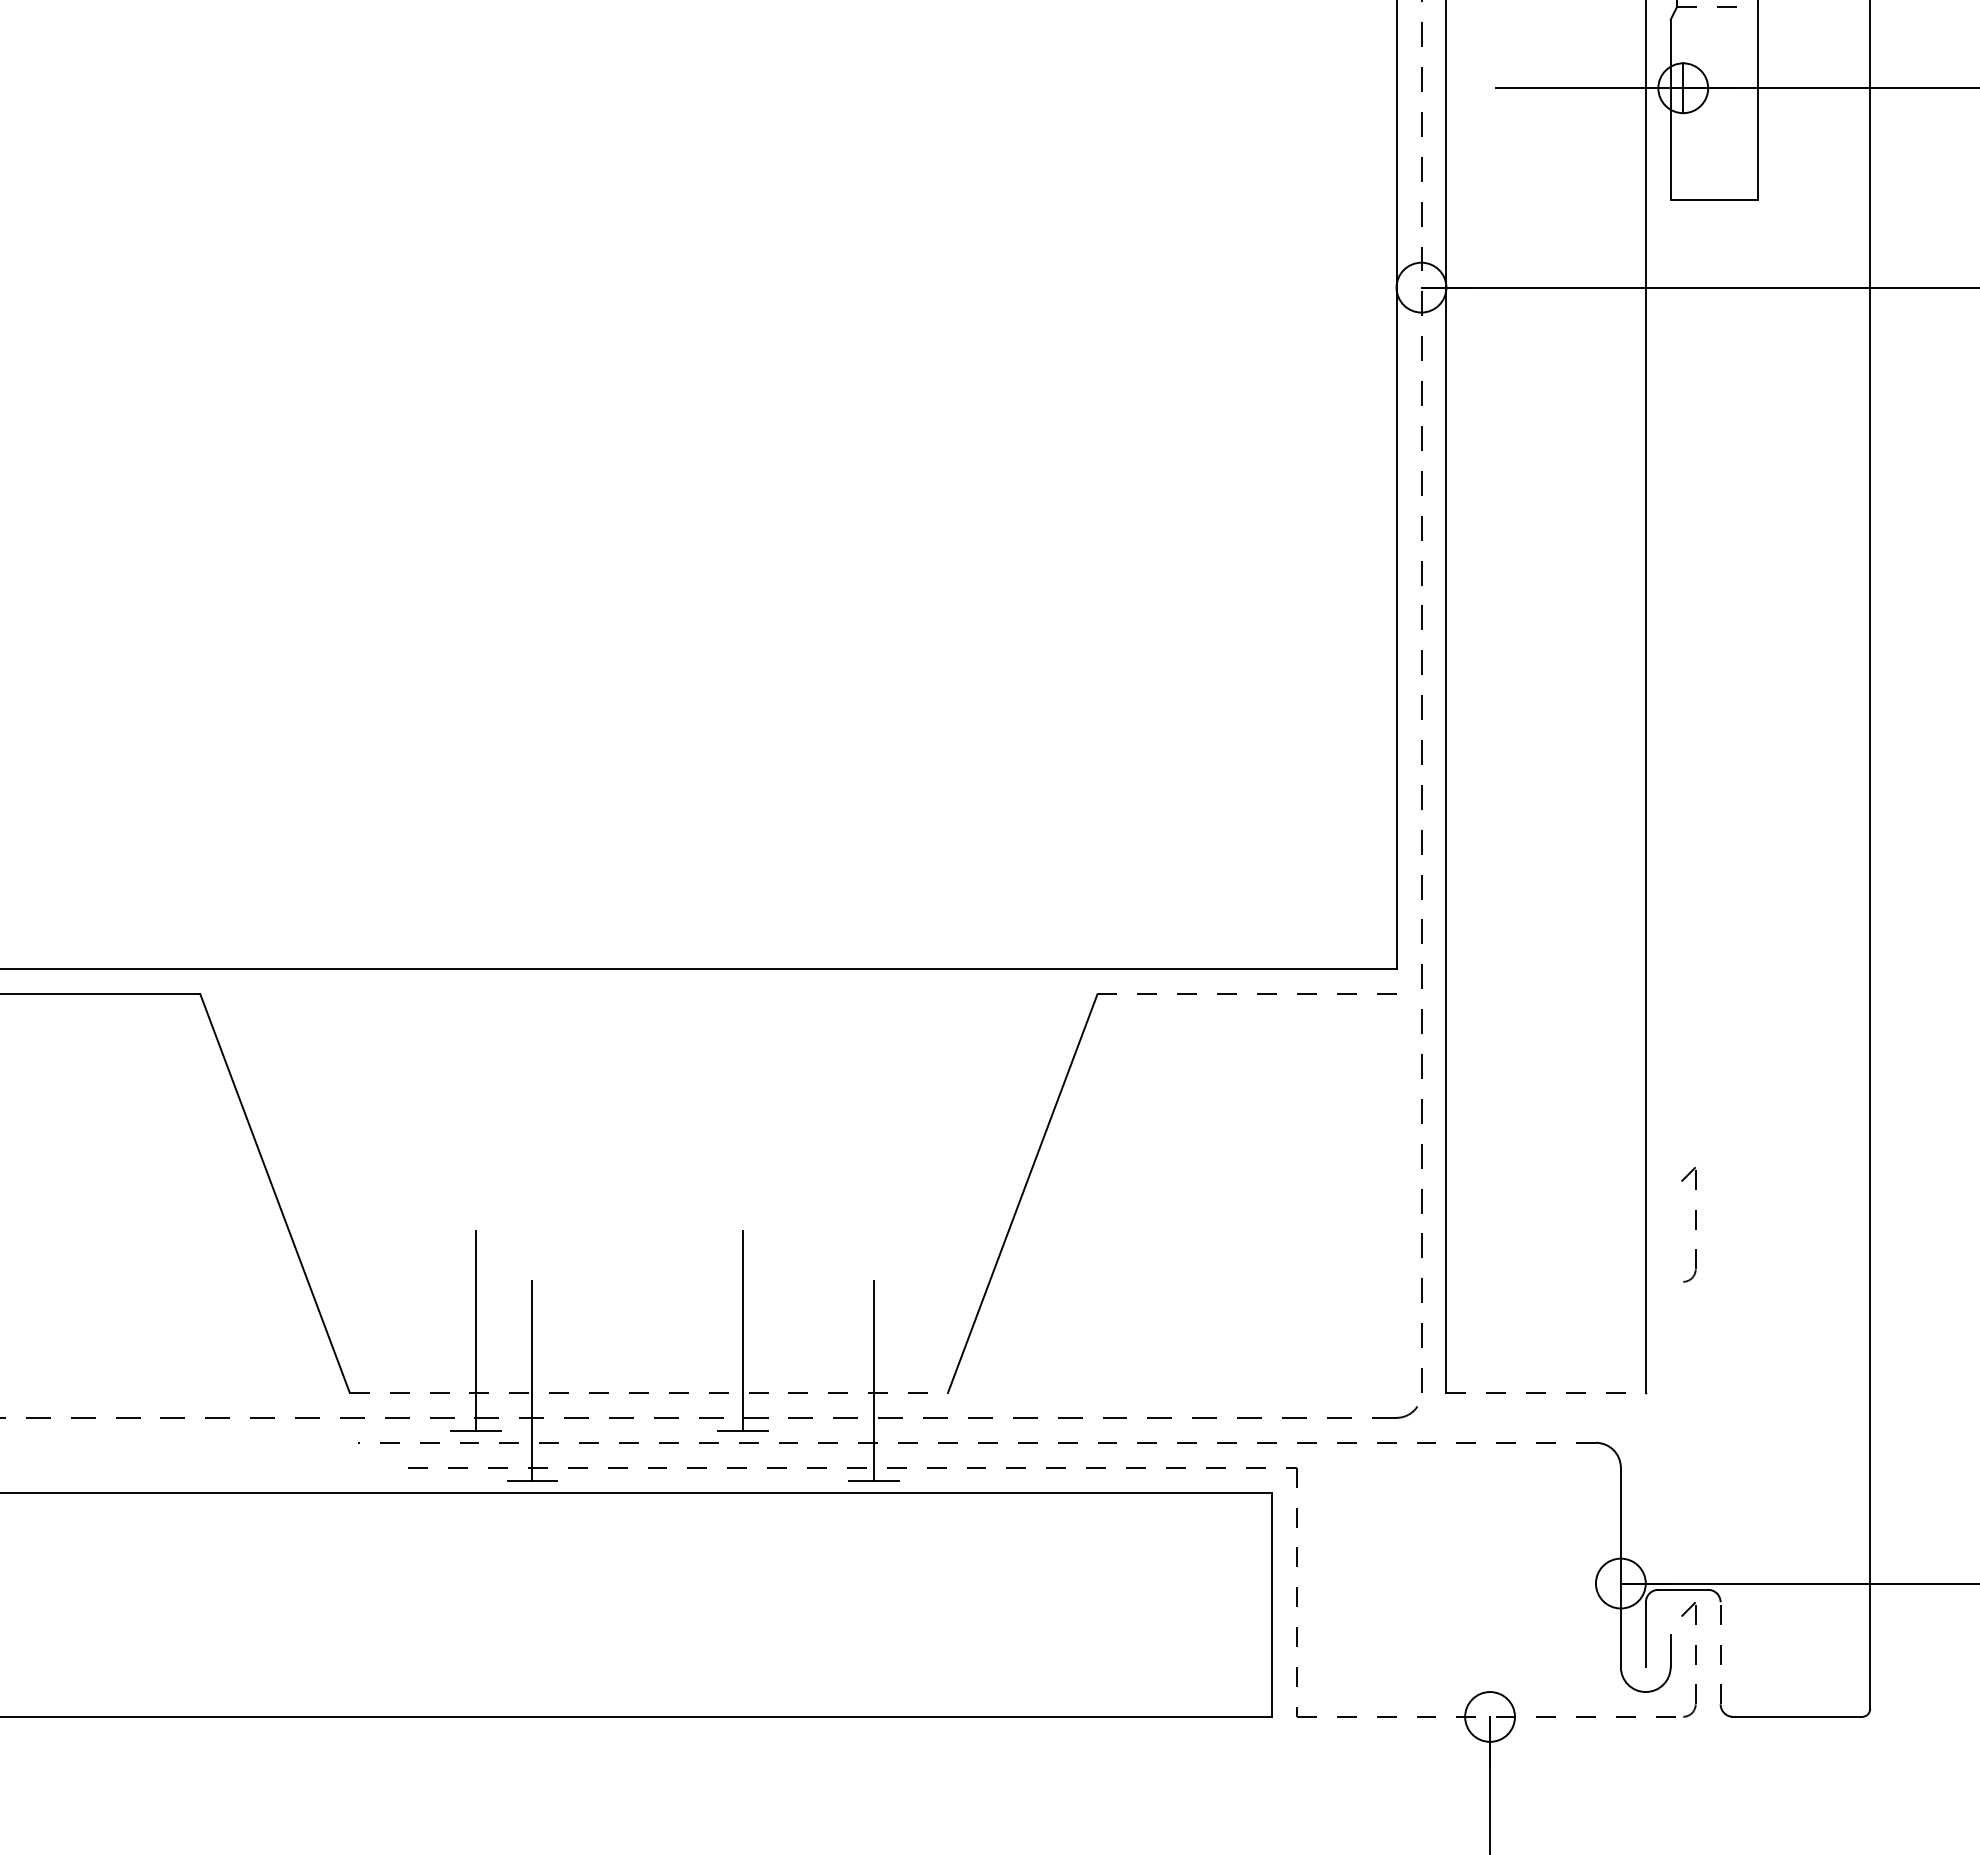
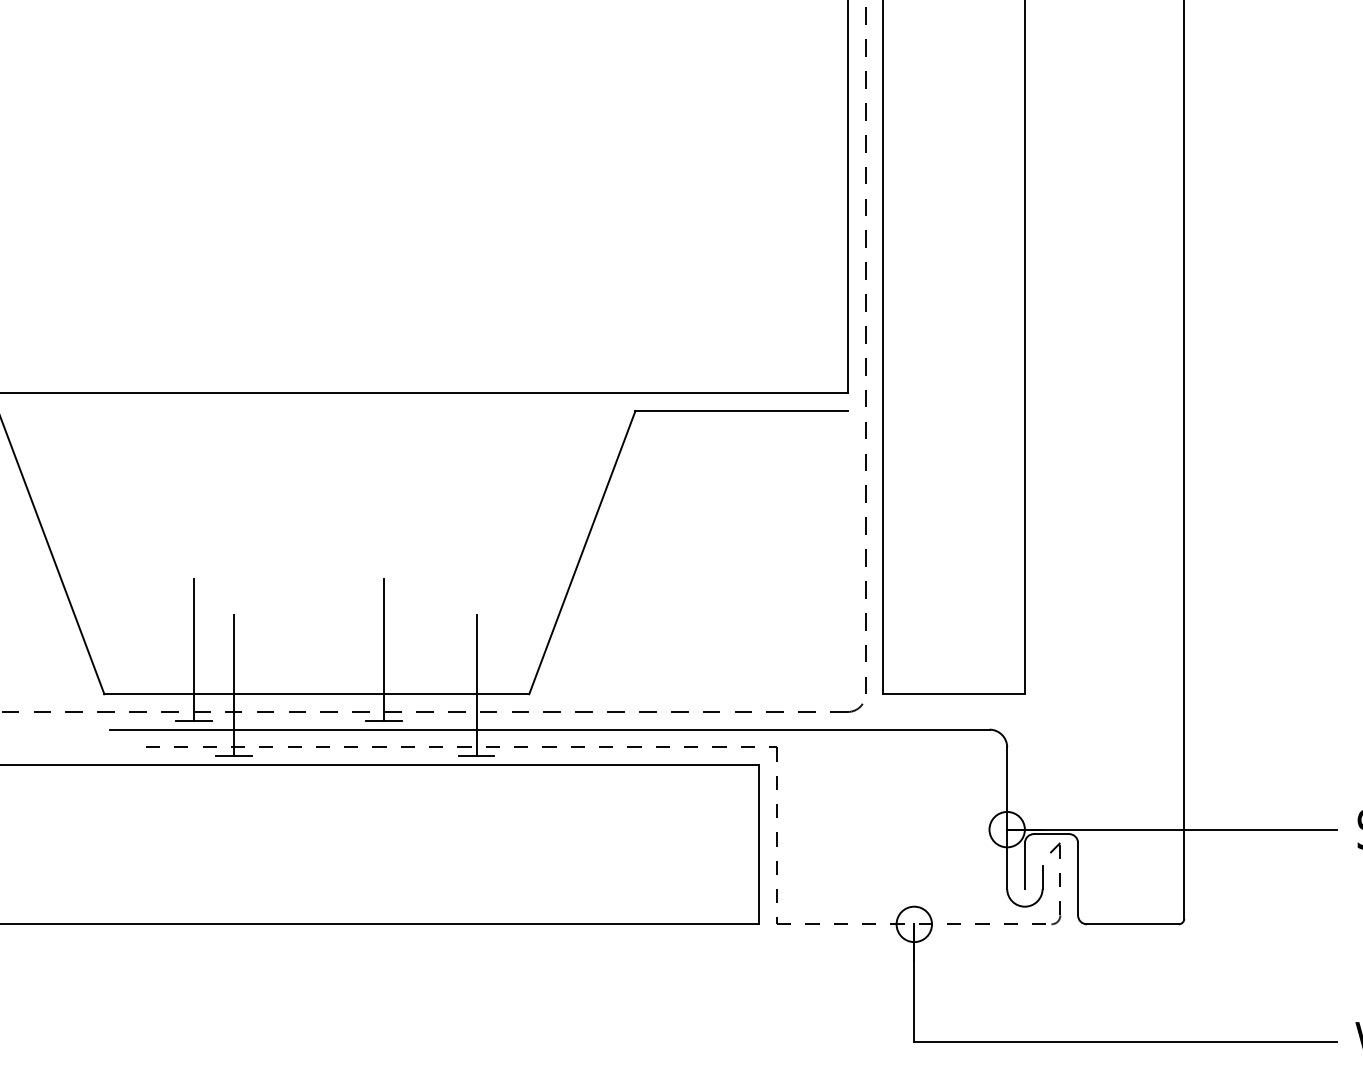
line: (1247, 994) -> (742, 411), dashed -> solid
part: (1695, 1224) -> (1060, 574), removed
line: (649, 1392) -> (317, 693), dashed -> solid
line: (1546, 1392) -> (954, 693), dashed -> solid
line: (977, 1442) -> (550, 729), dashed -> solid
line: (1720, 1652) -> (1077, 878), dashed -> solid

